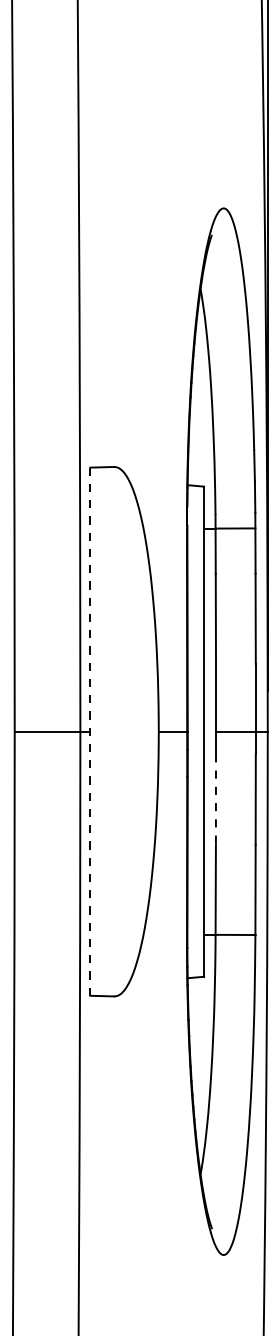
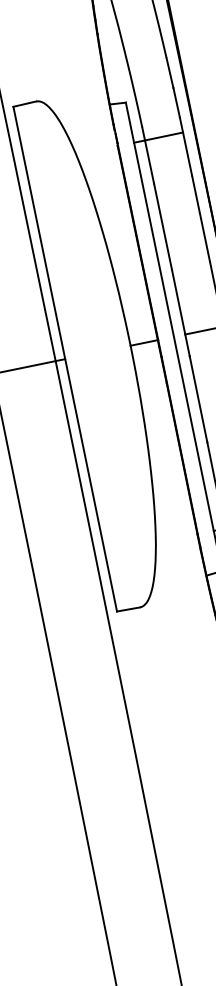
line: (90, 731) -> (65, 358), dashed -> solid
line: (215, 799) -> (198, 399), dashed -> solid

